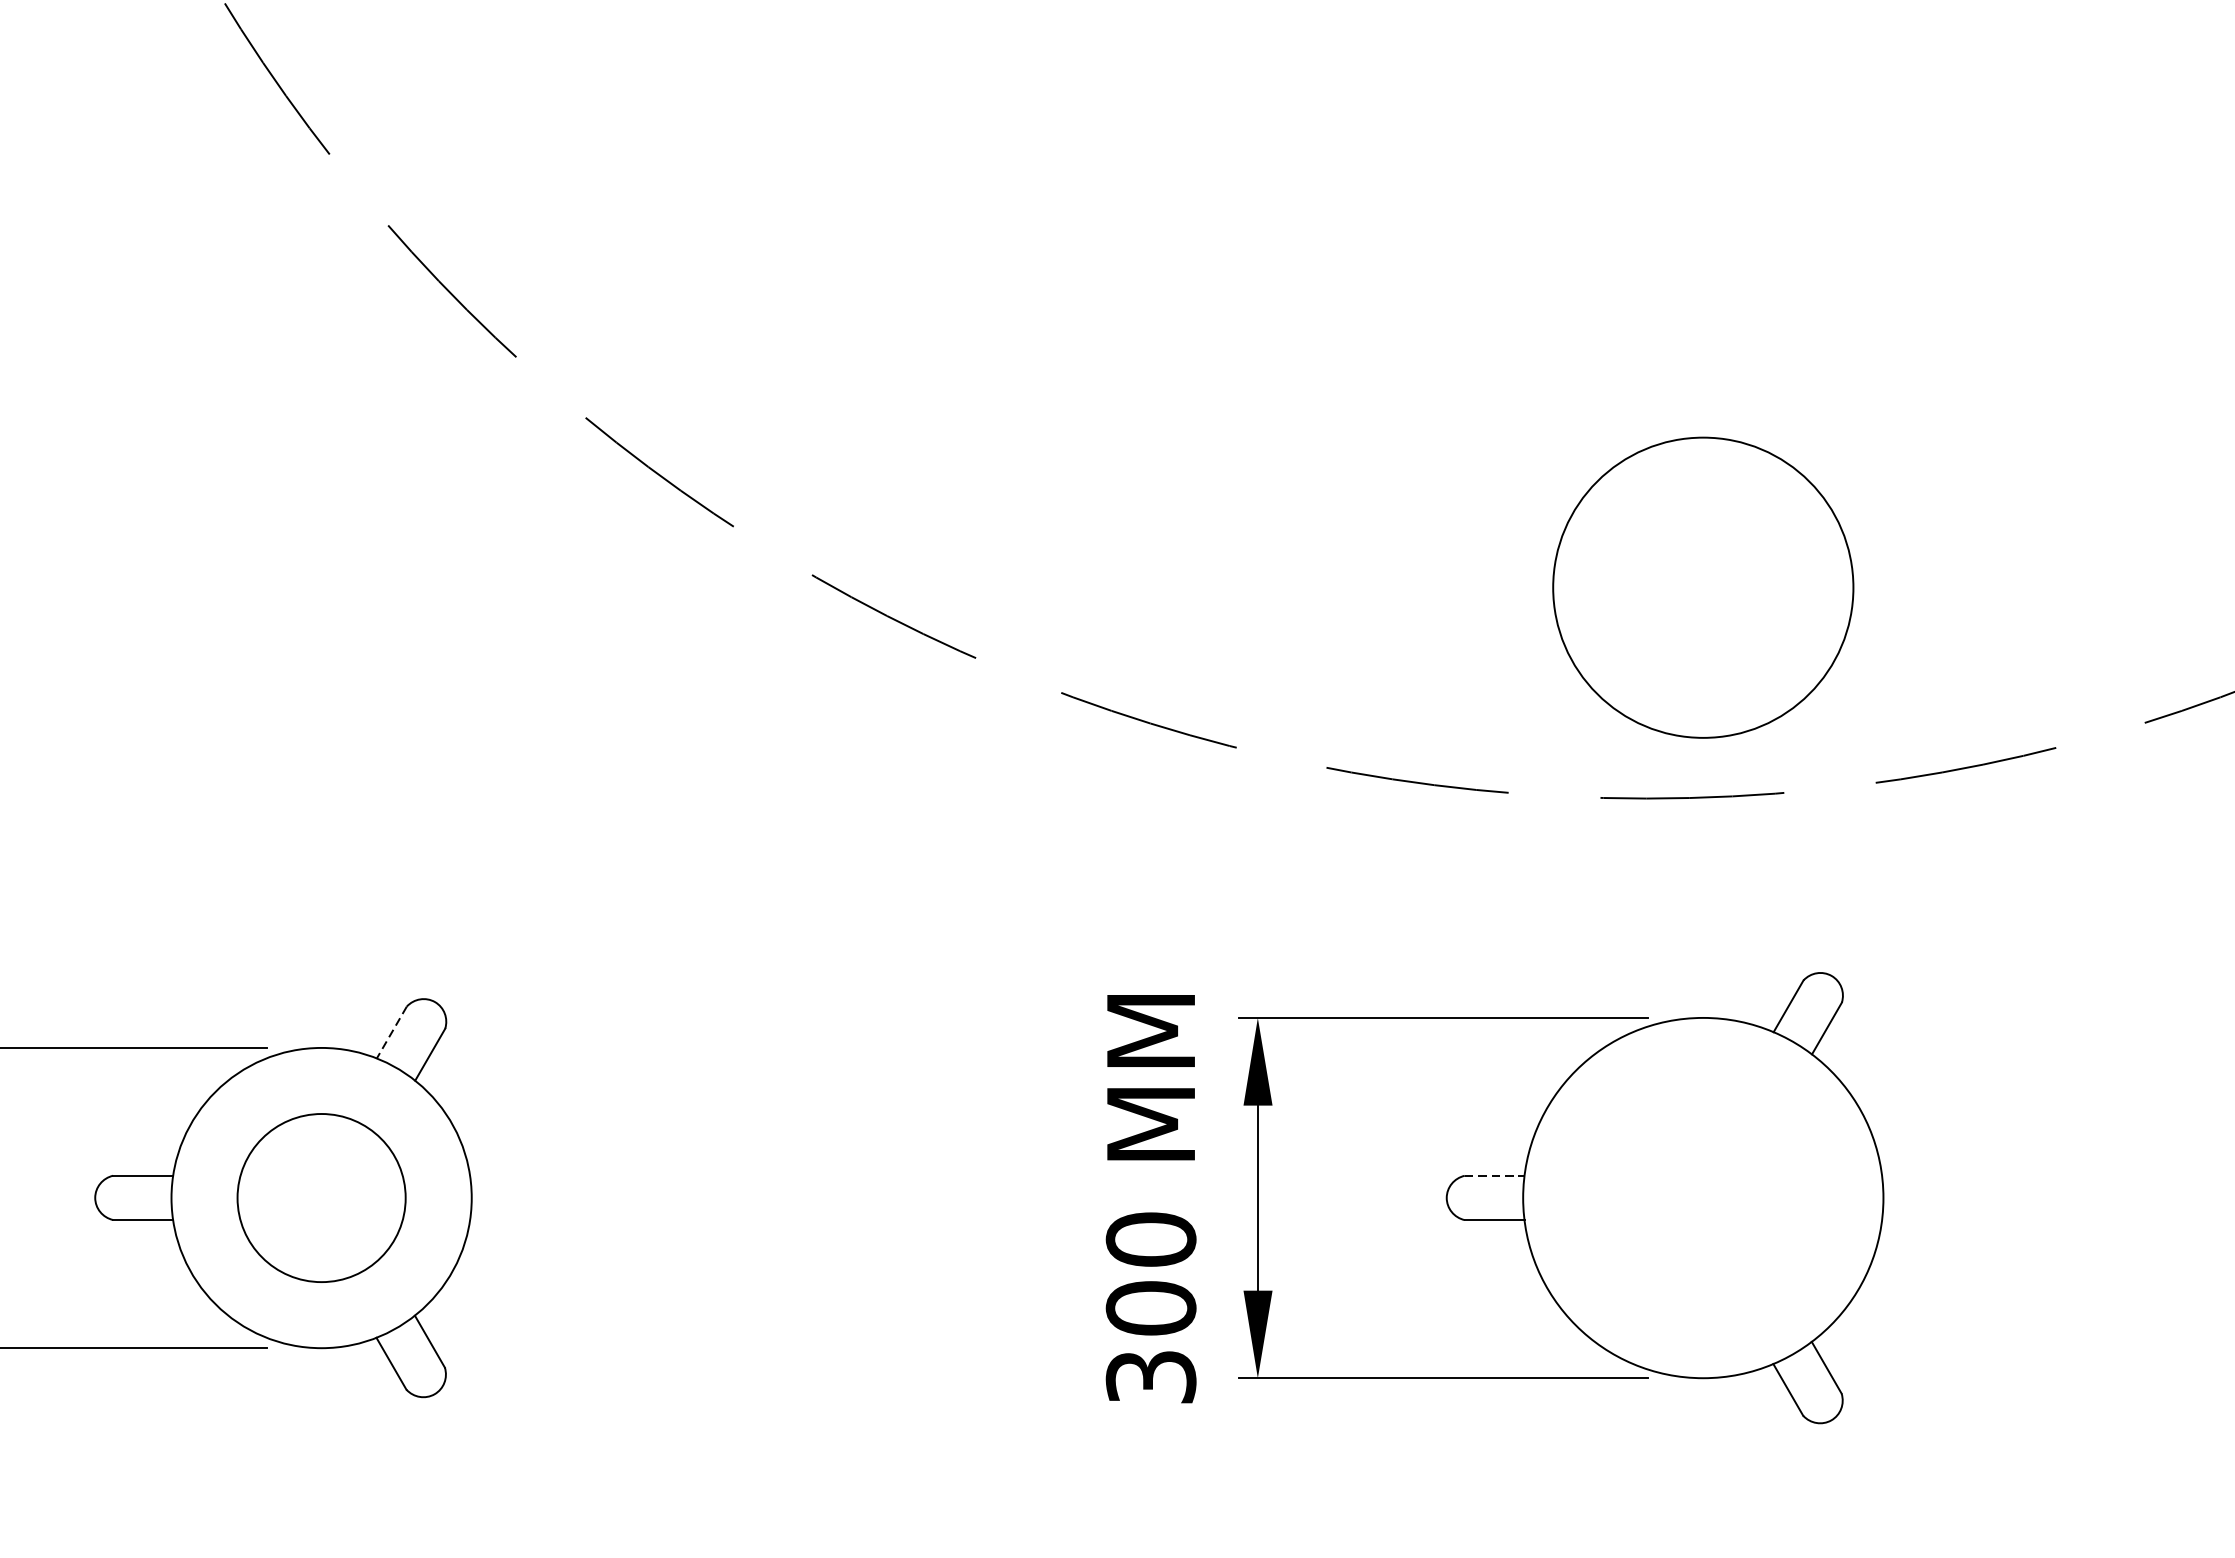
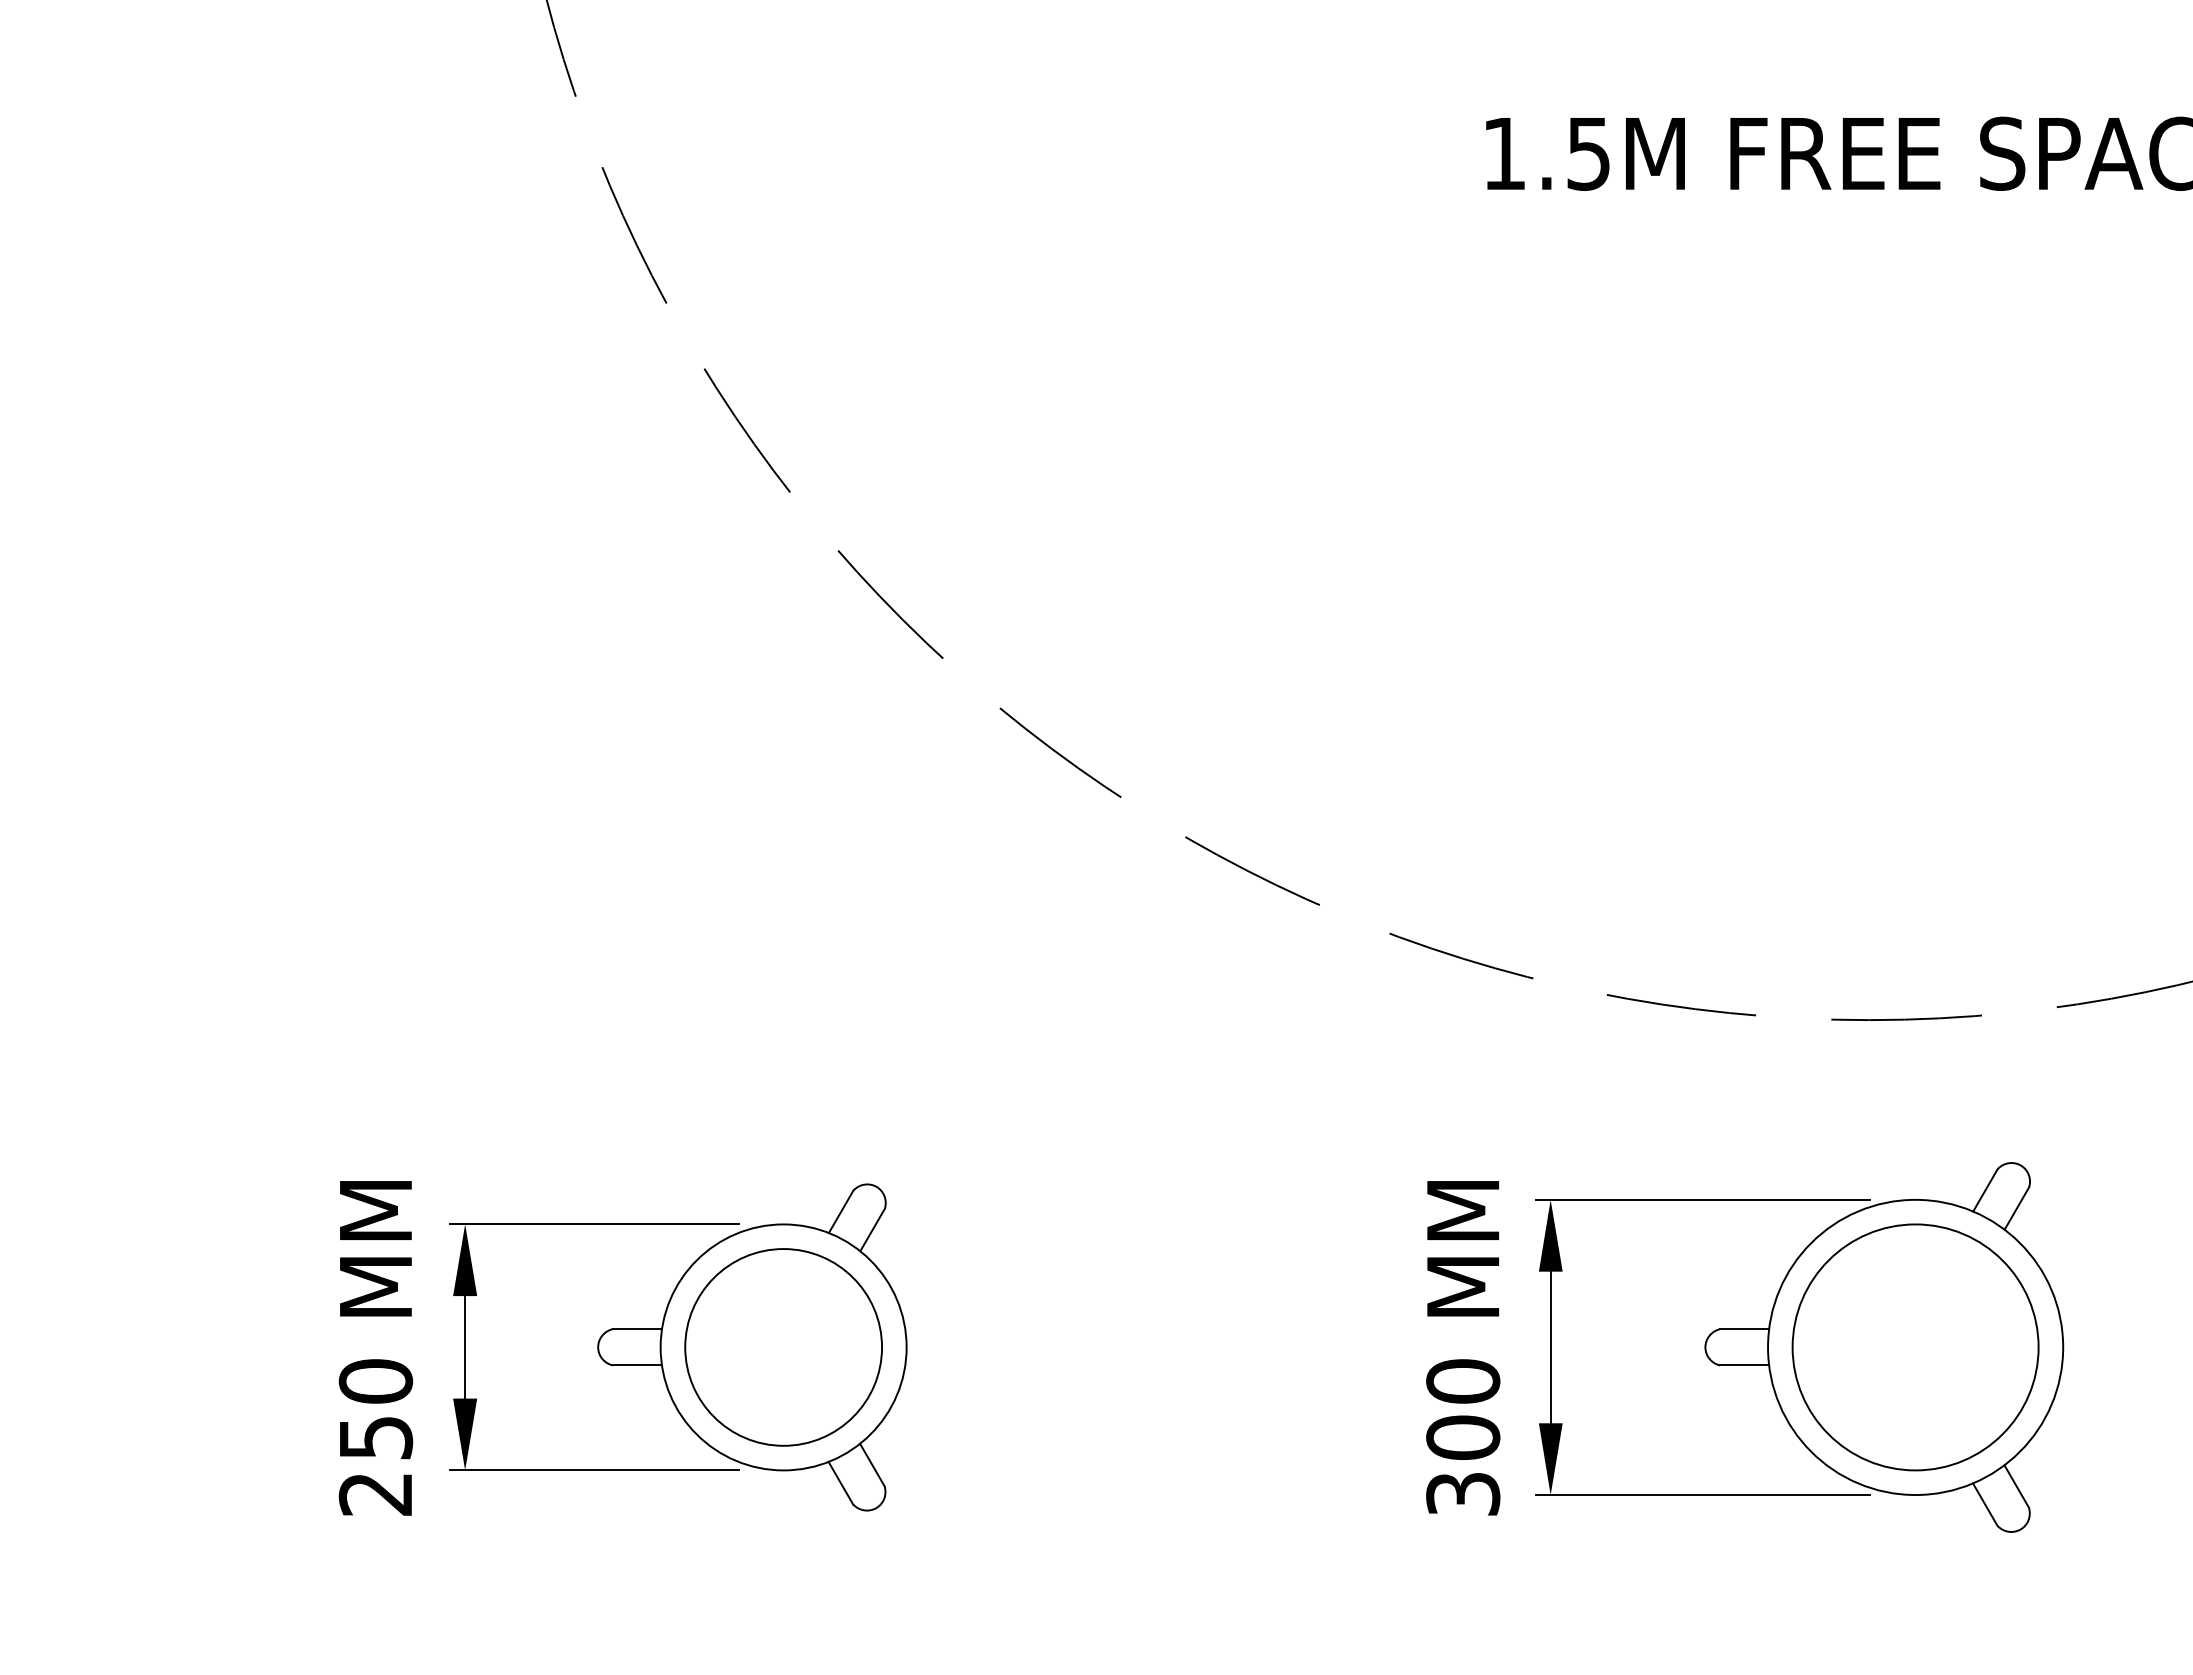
circle: (1703, 587) -> (1915, 1347), moved
line: (392, 1032) -> (841, 1211), dashed -> solid
line: (1495, 1176) -> (1745, 1329), dashed -> solid
circle: (321, 1198) -> (783, 1347), size x1.43

